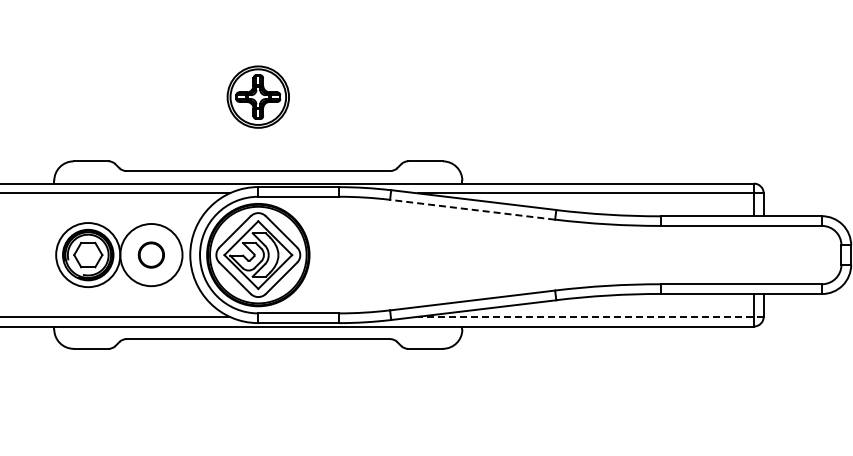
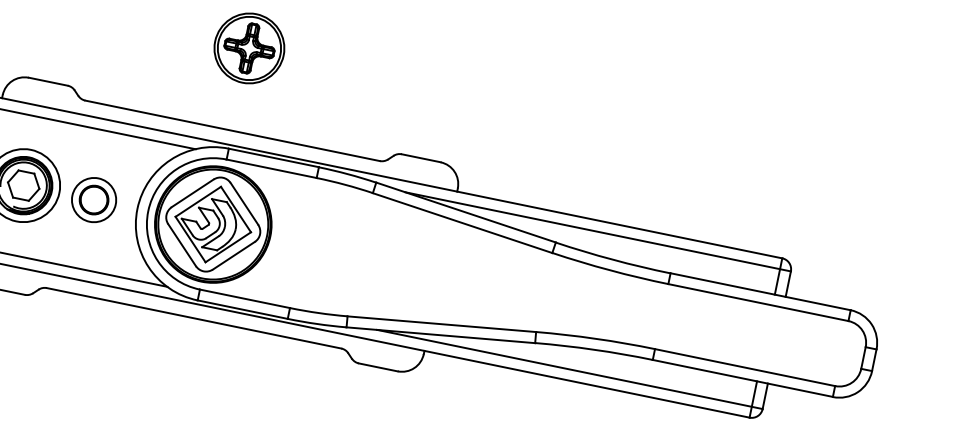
line: (472, 209) -> (462, 222), dashed -> solid
circle: (150, 254) -> (93, 199), size x0.62
line: (590, 316) -> (569, 369), dashed -> solid

